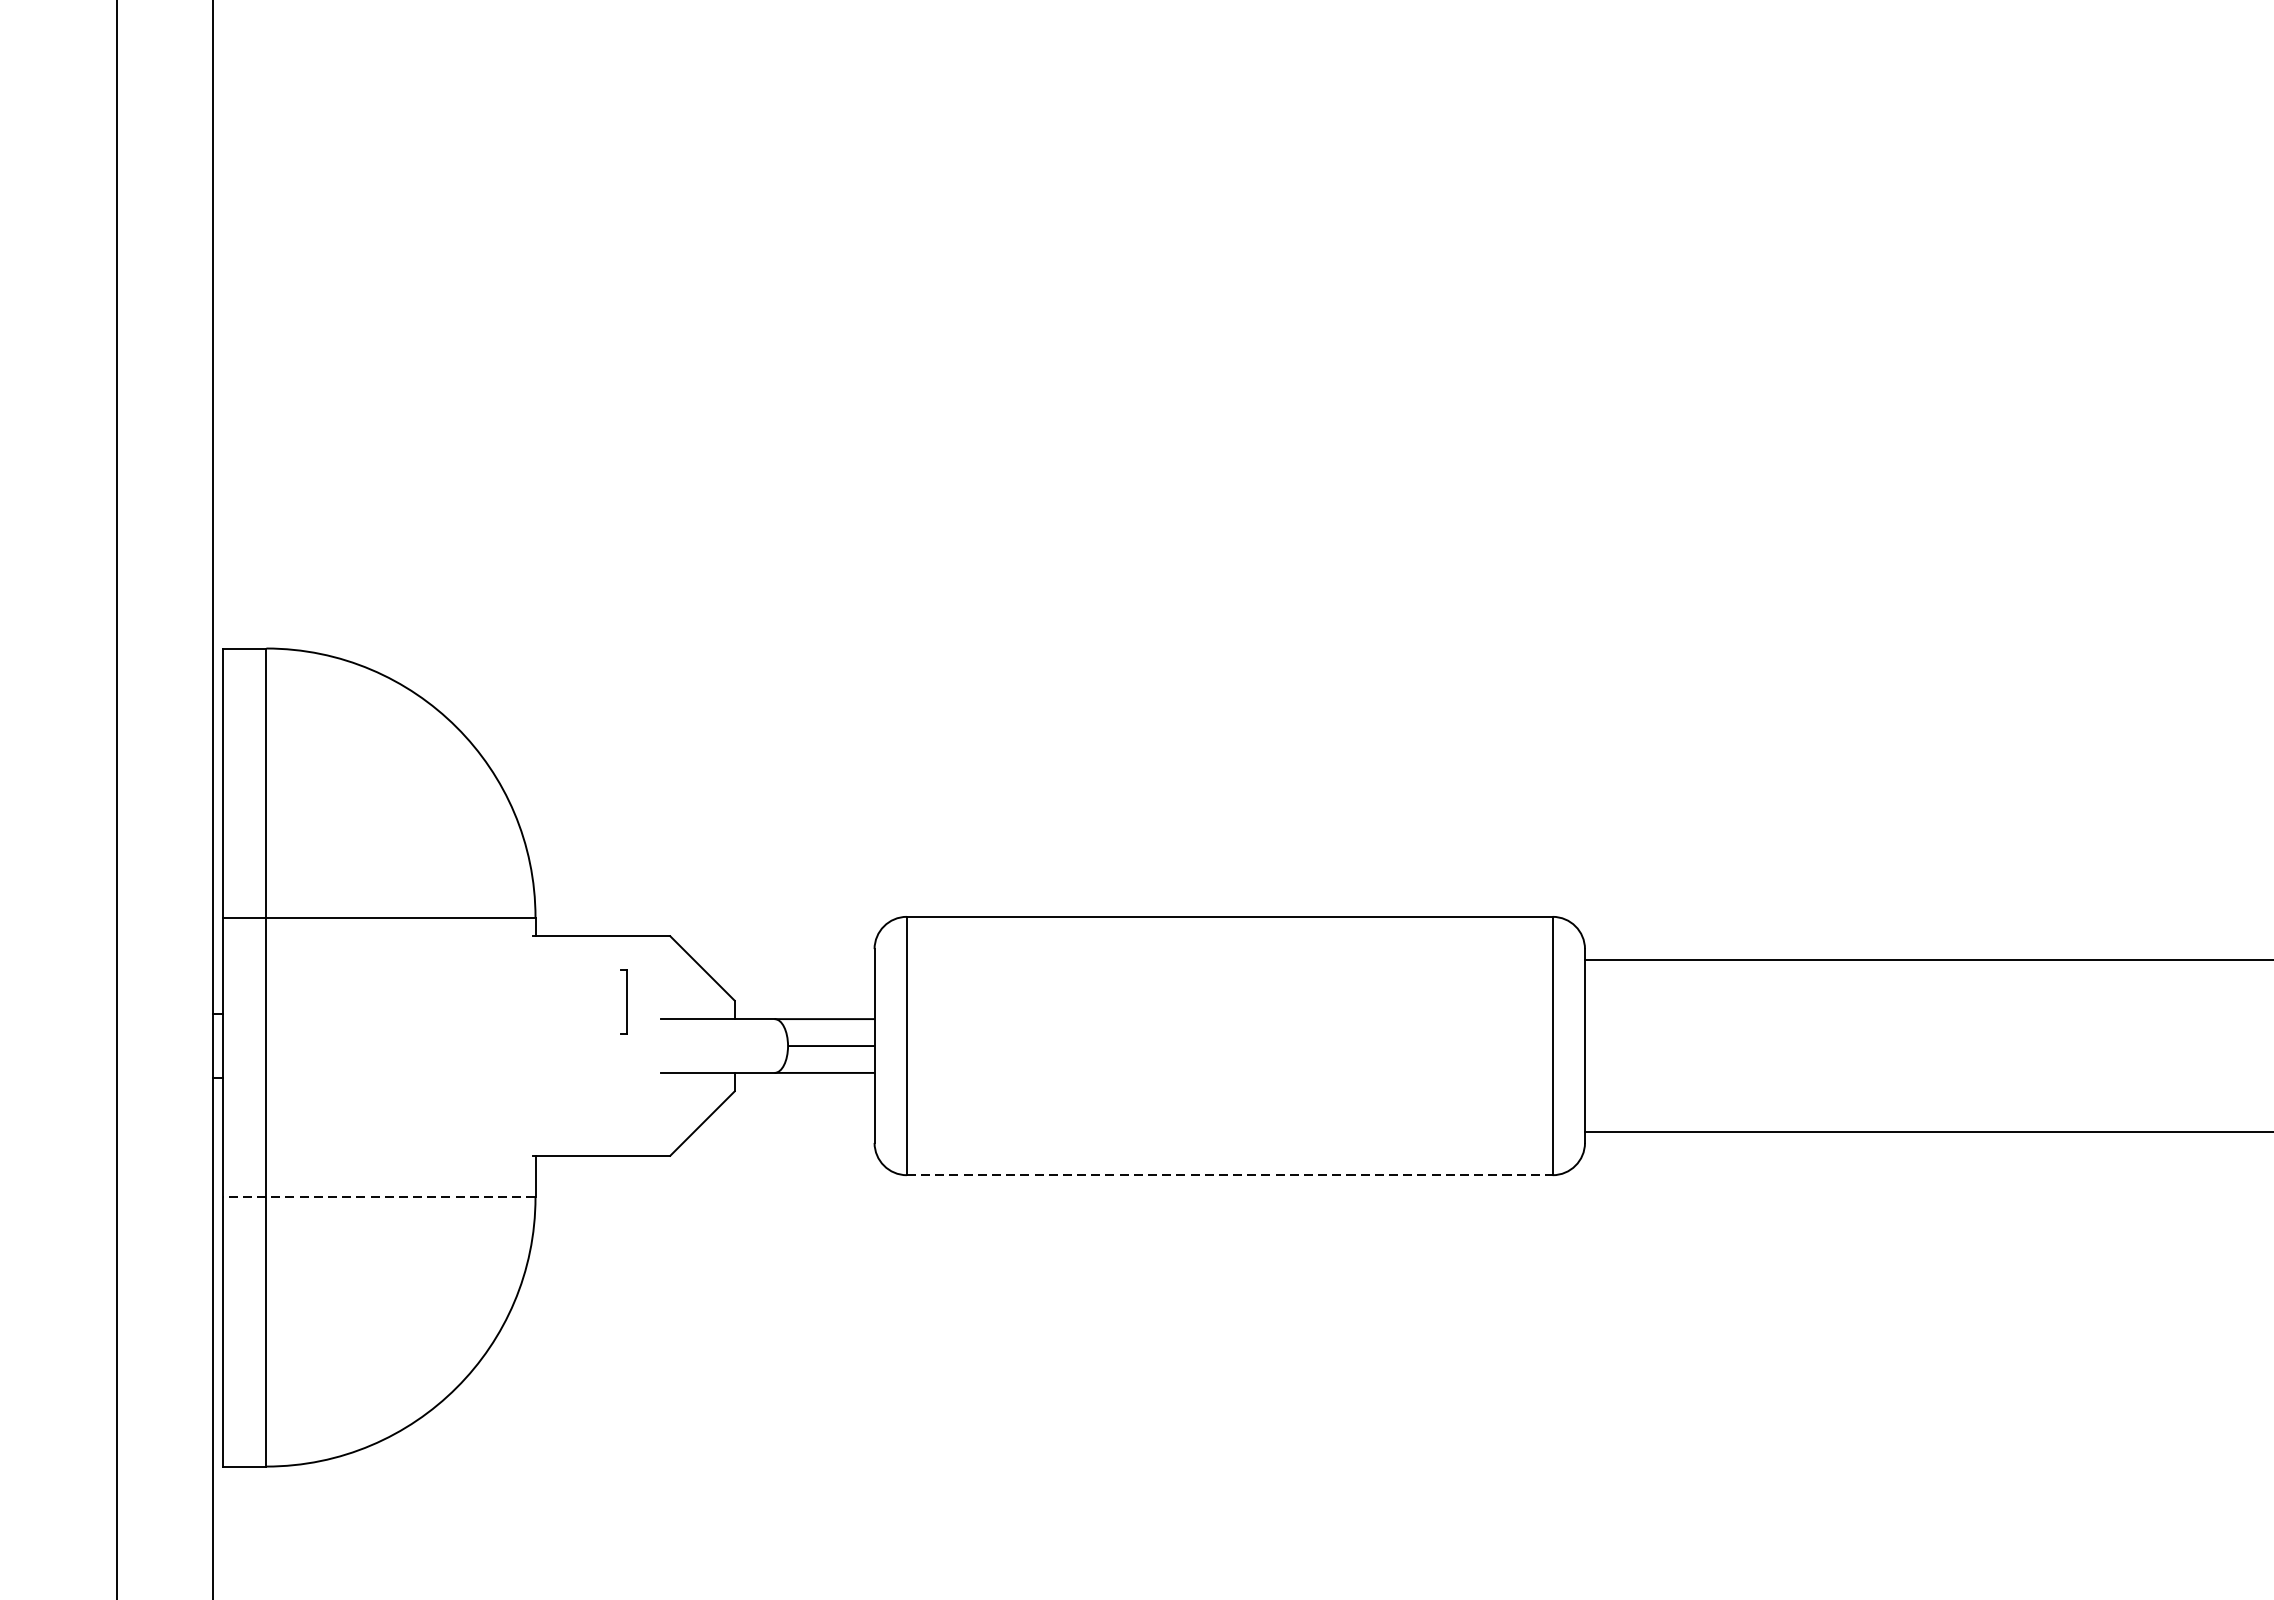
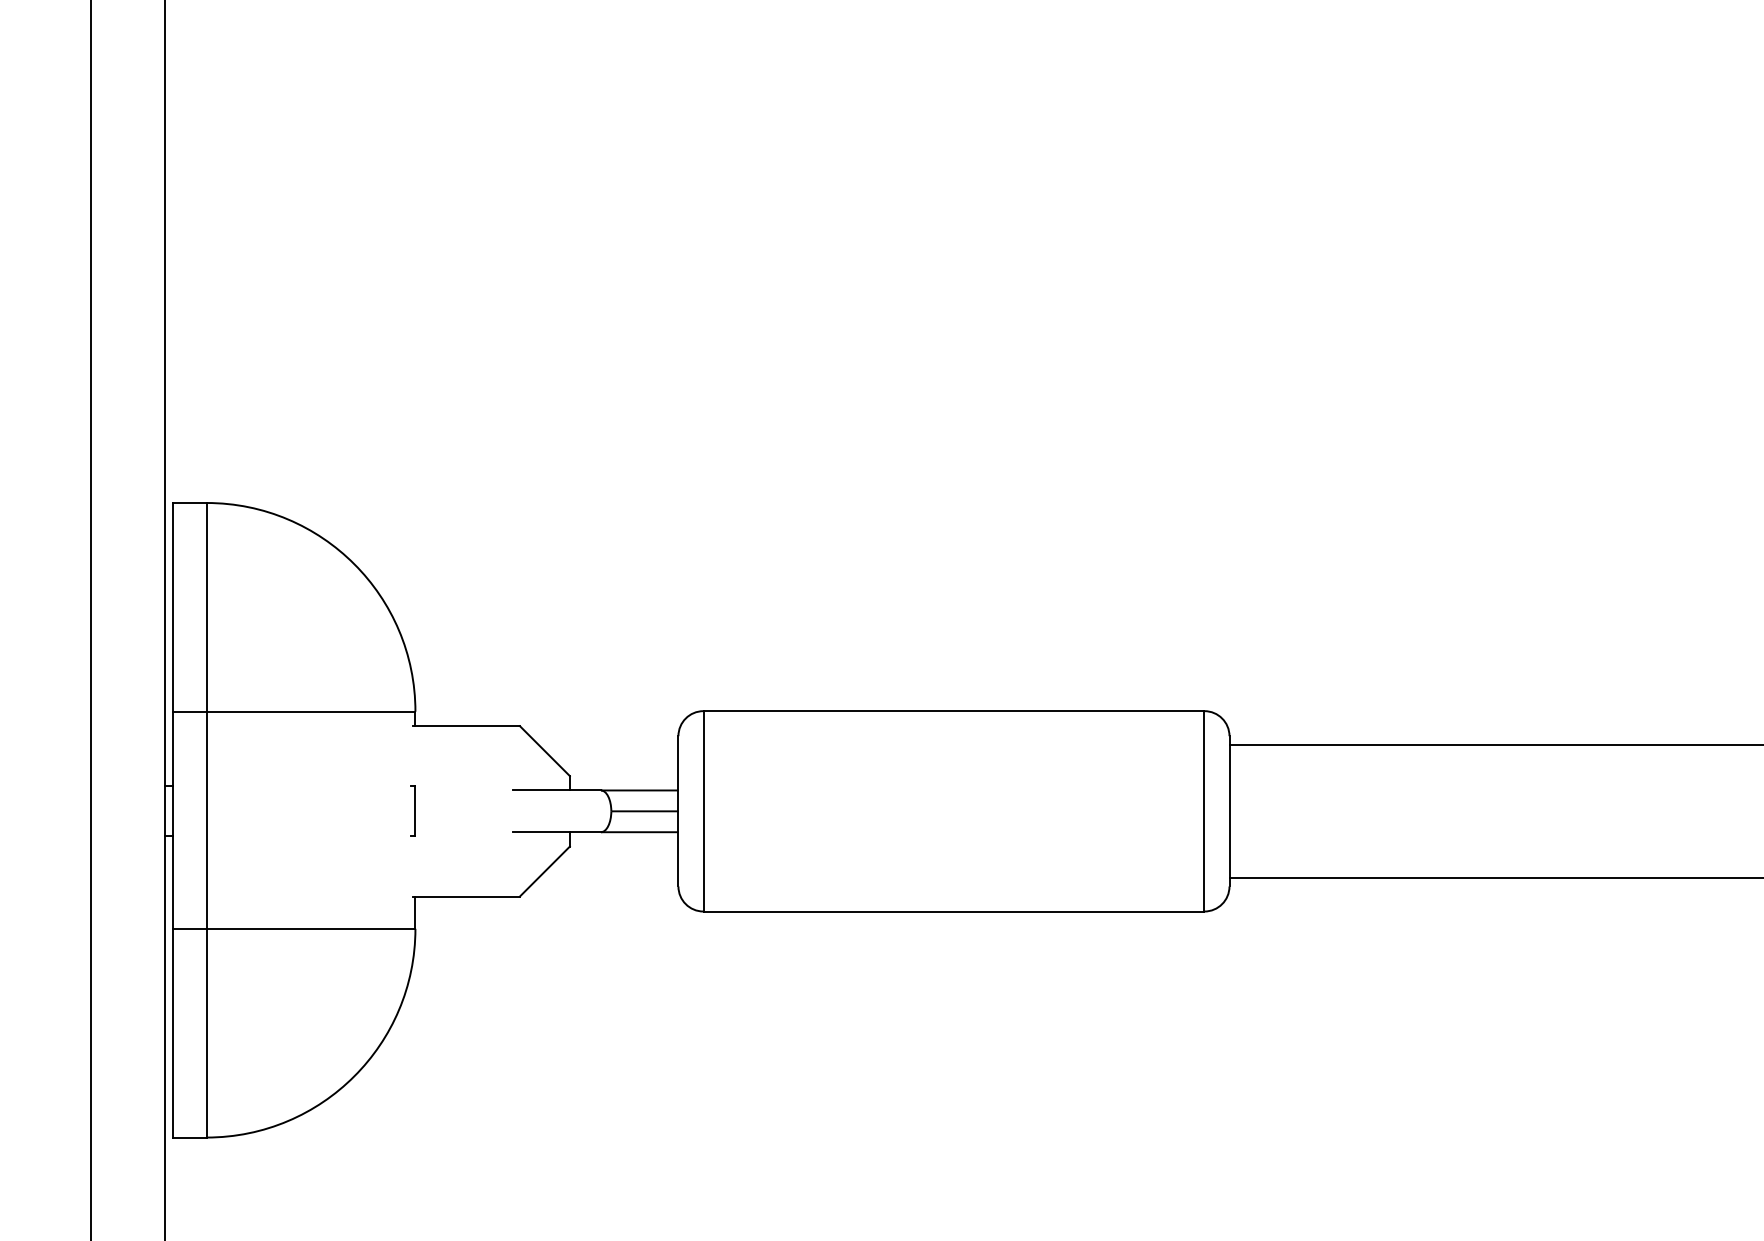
part: (623, 1001) -> (412, 810), moved
line: (1230, 1175) -> (954, 911), dashed -> solid
line: (378, 1197) -> (293, 928), dashed -> solid

